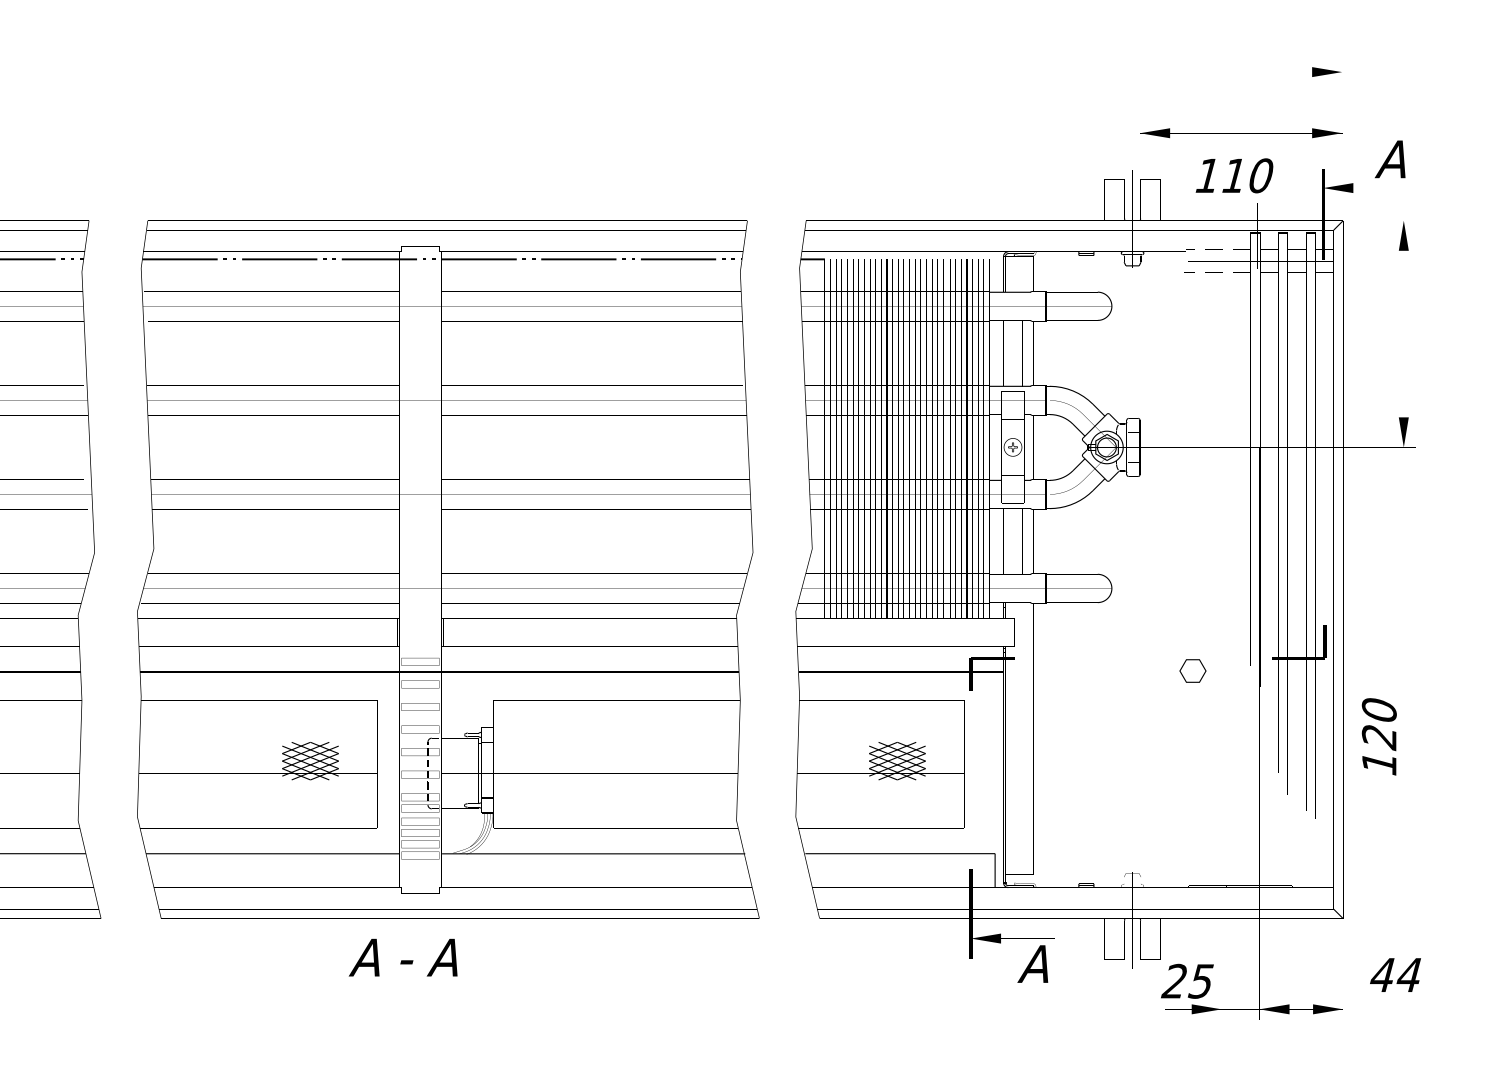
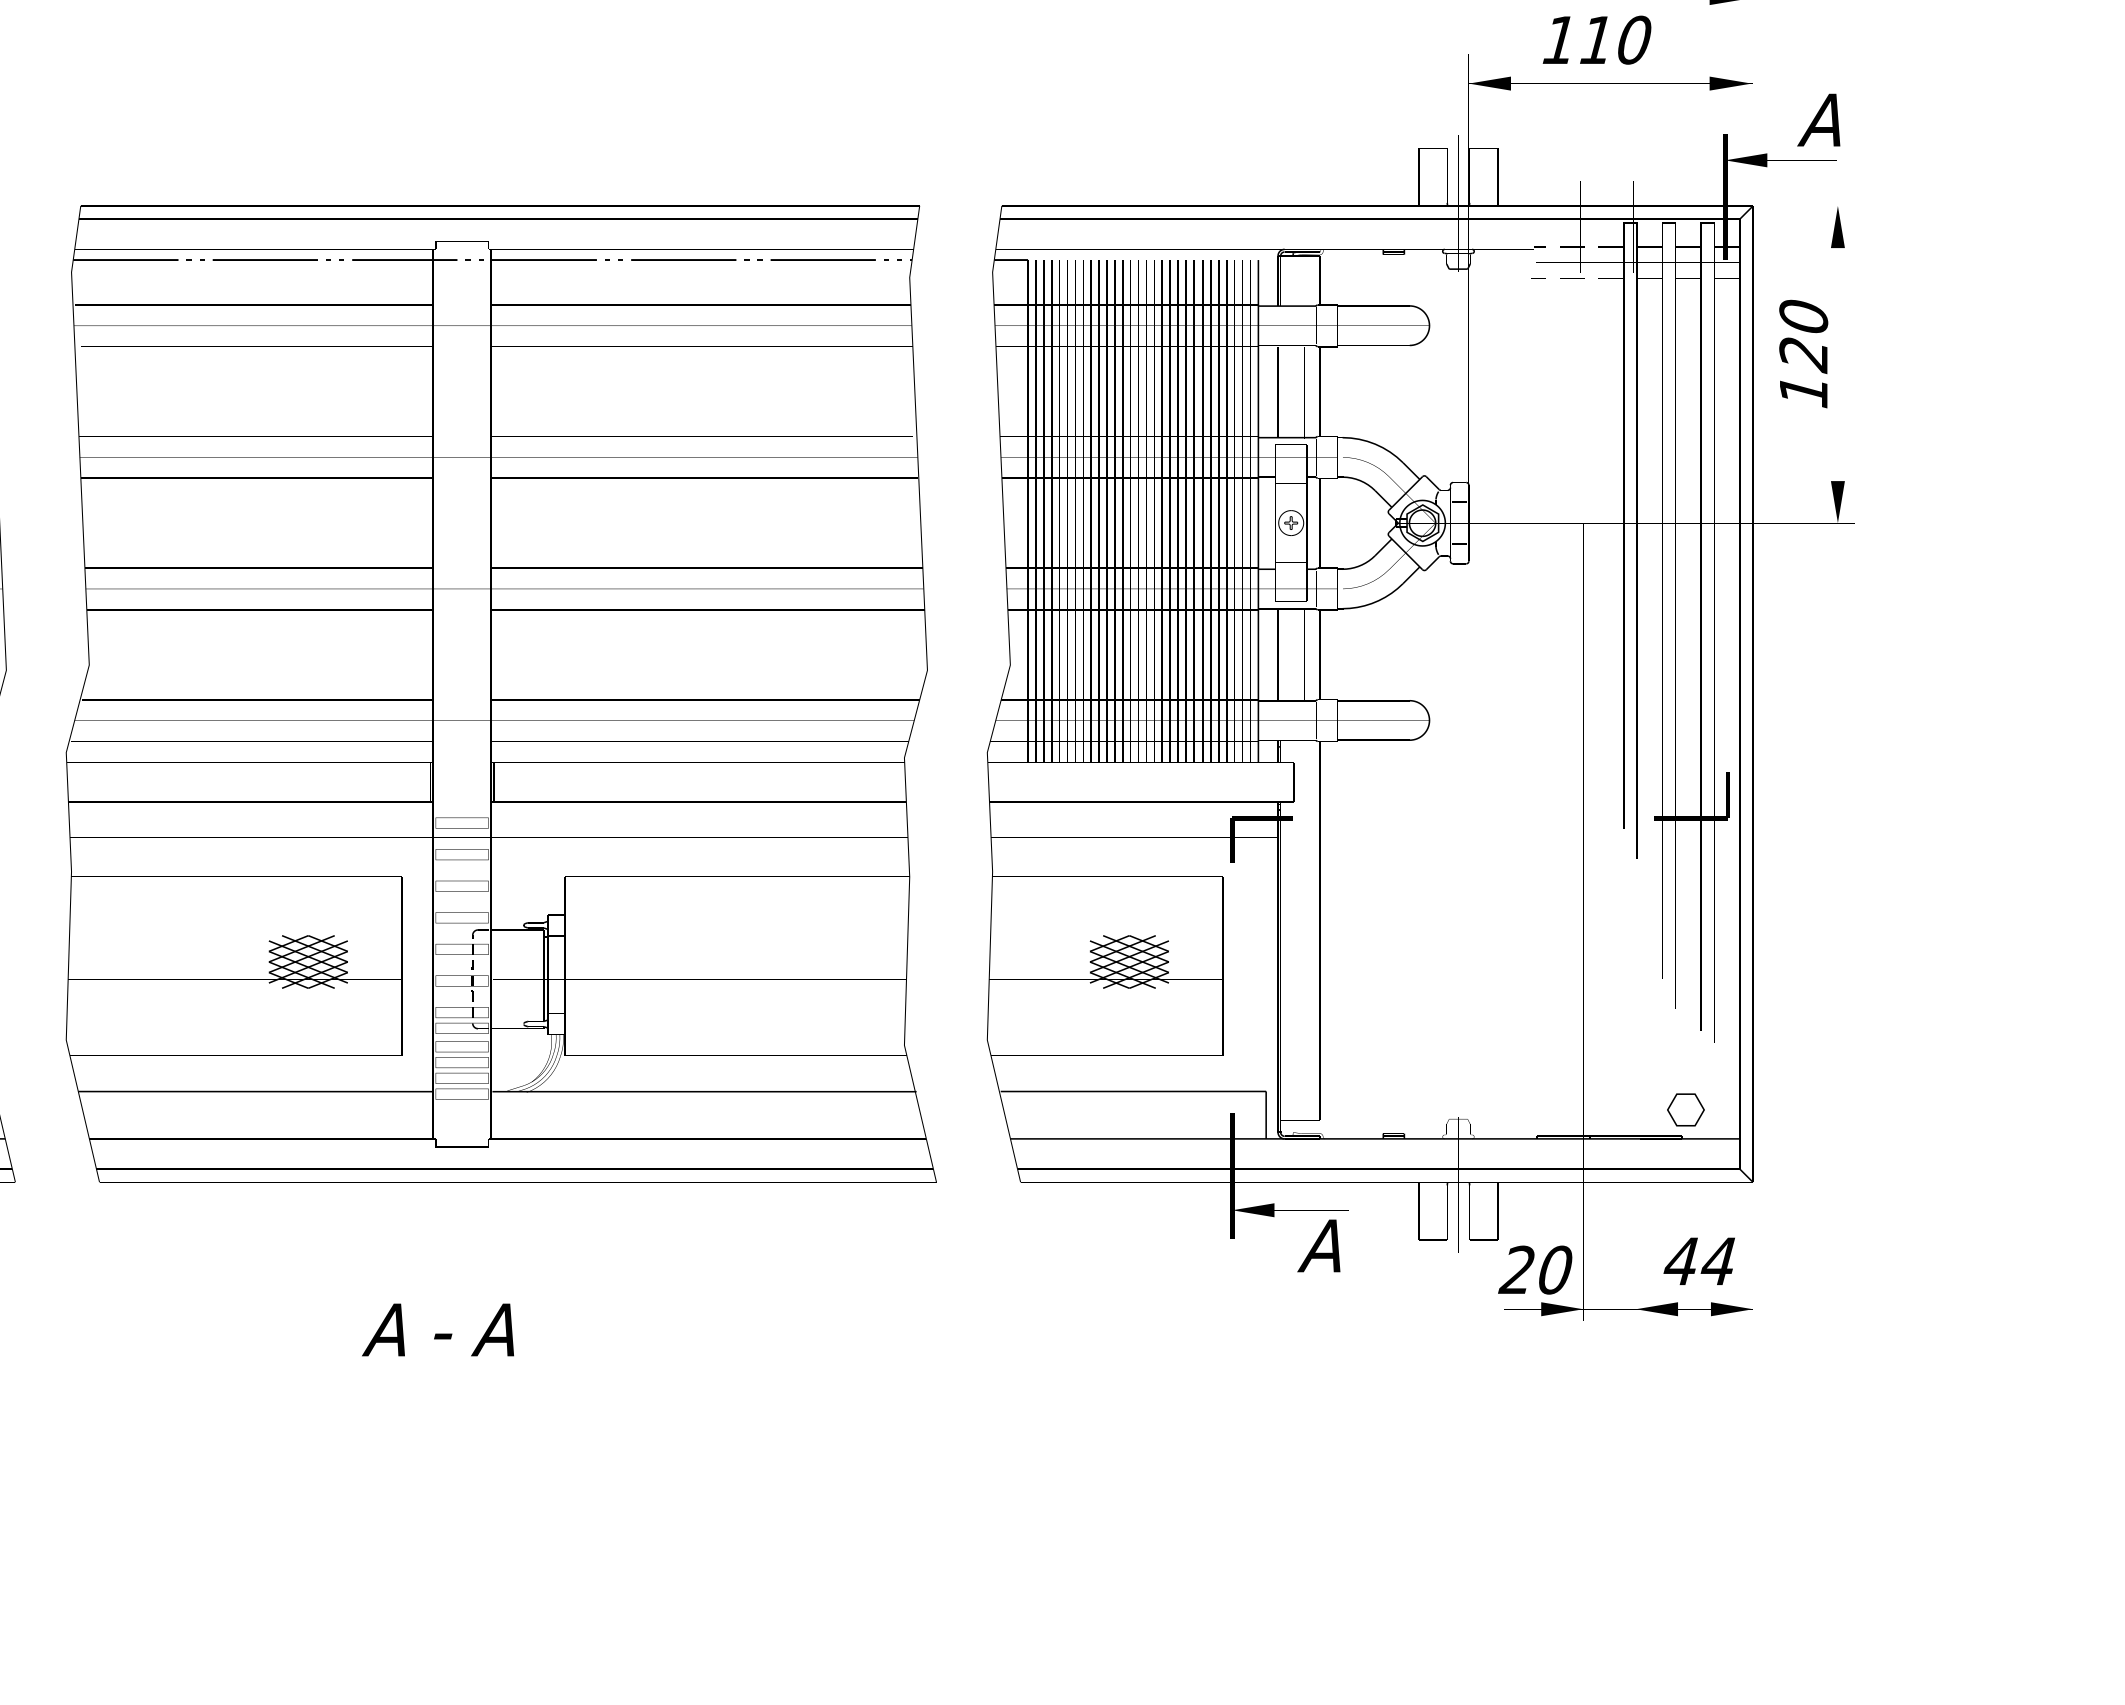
text: (1234, 175) -> (1596, 39), moved
part: (1192, 670) -> (1685, 1109), moved
text: (1379, 736) -> (1803, 353), moved
text: (402, 957) -> (437, 1329), moved
text: (1394, 974) -> (1698, 1260), moved
text: (1200, 980) -> (1553, 1269), 25 -> 20

